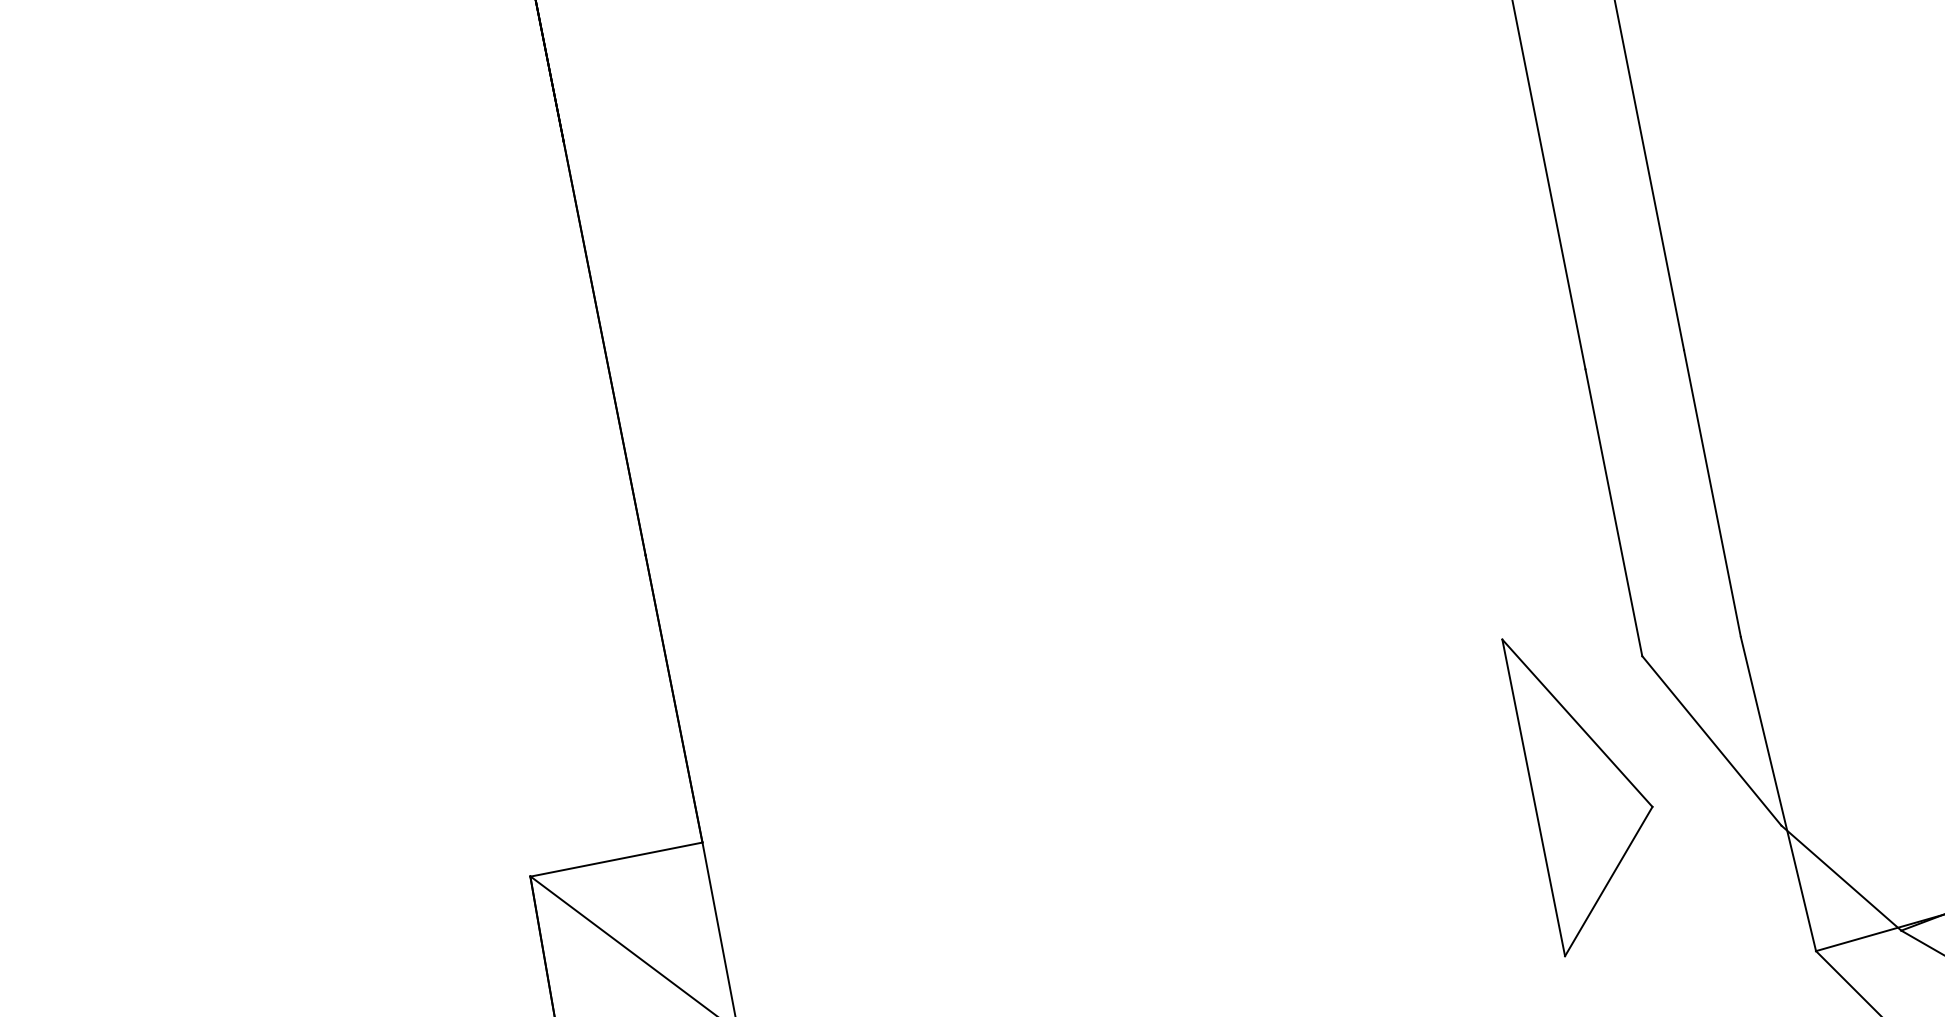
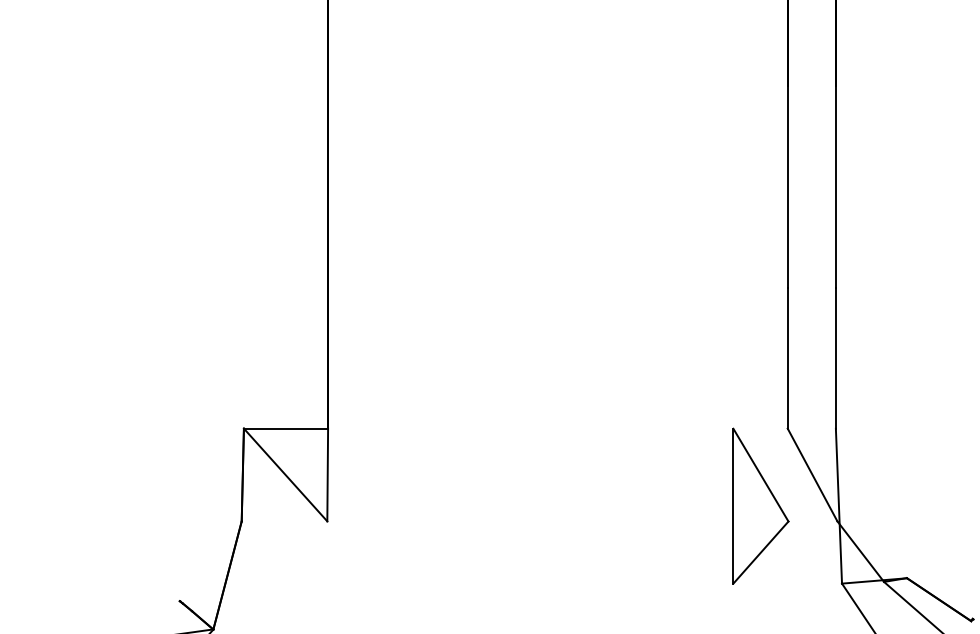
part: (1588, 785) -> (760, 505), moved

